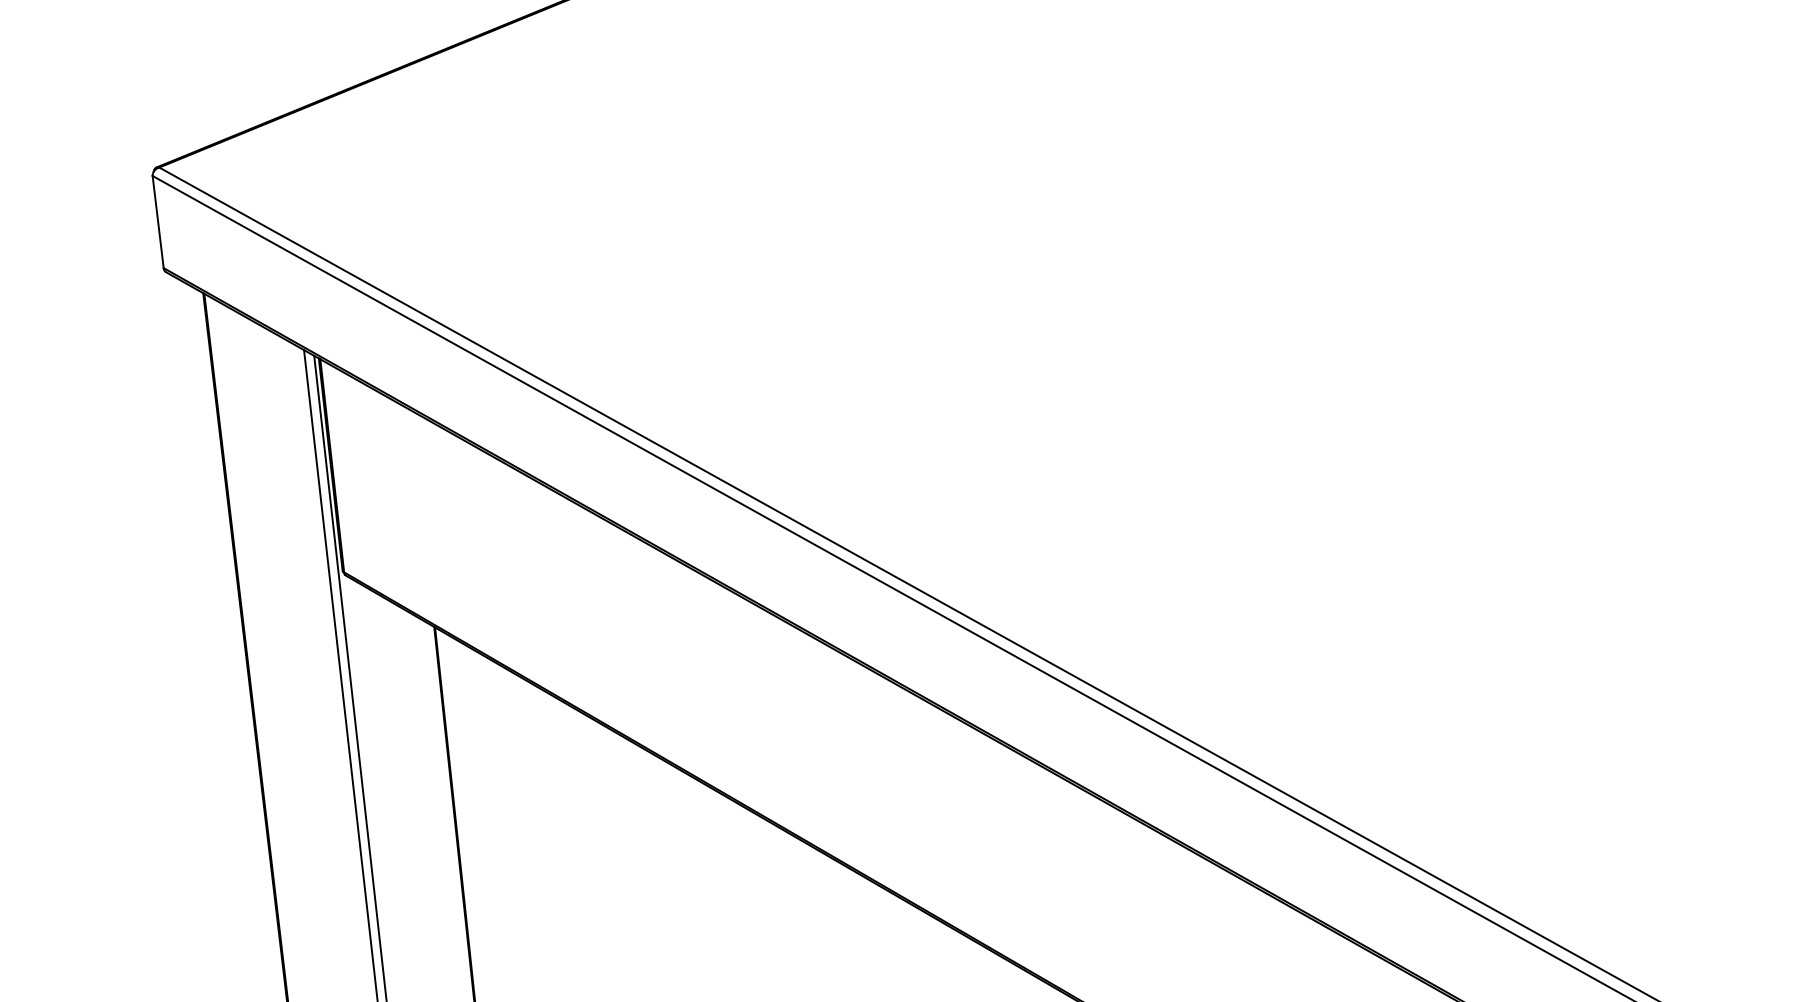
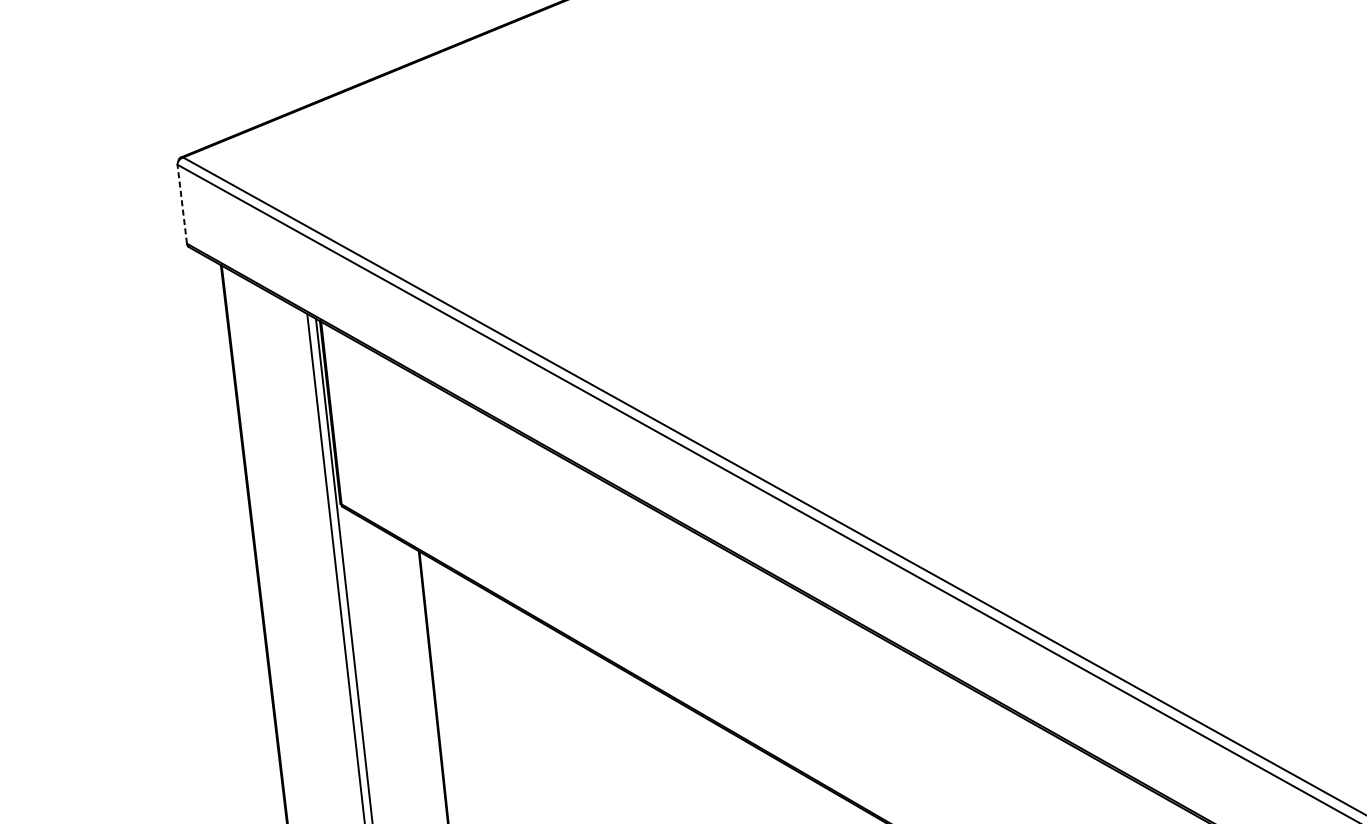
line: (158, 221) -> (182, 203), solid -> dashed

